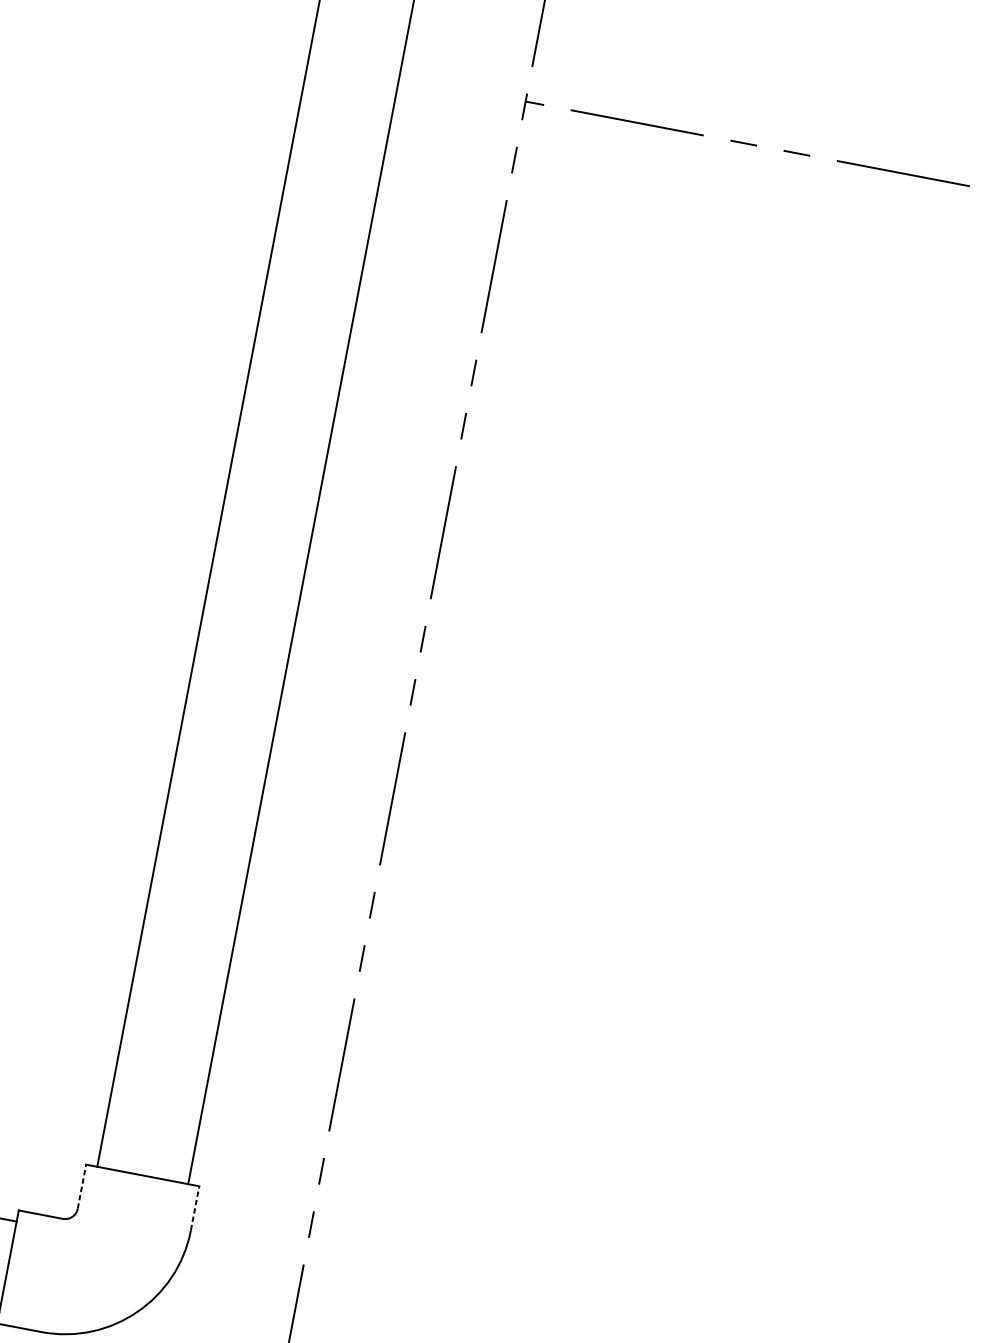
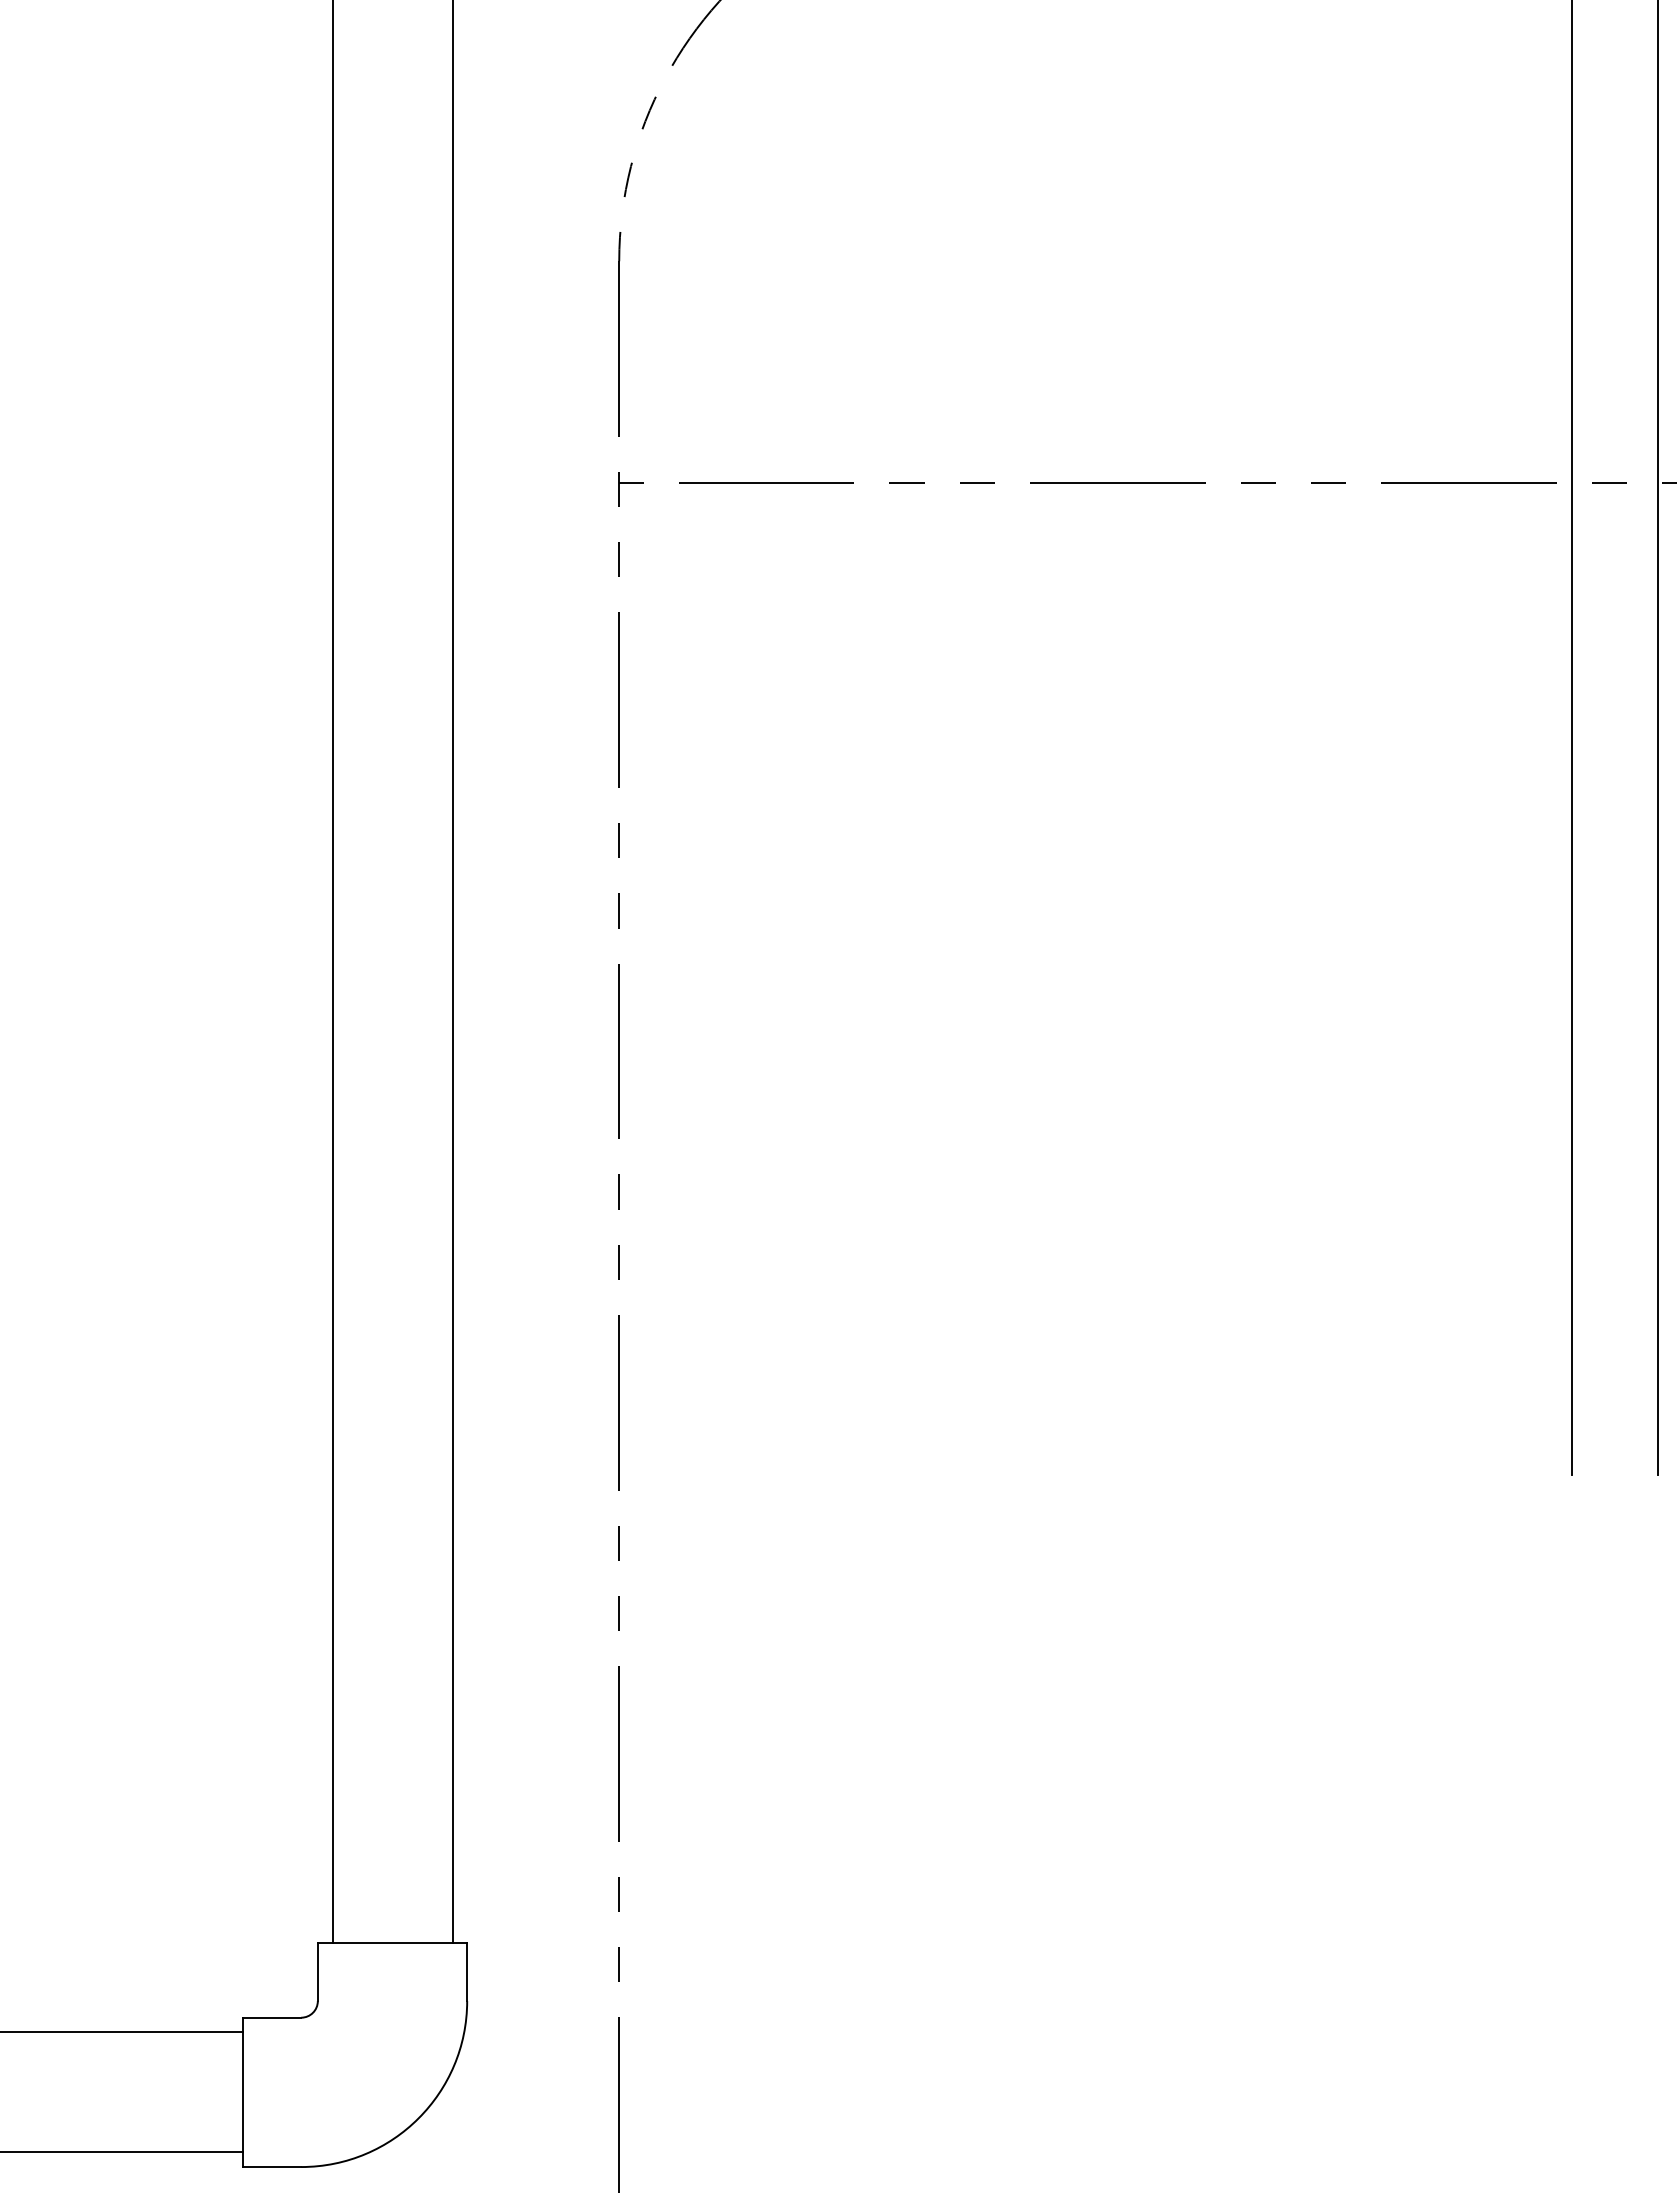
line: (81, 1186) -> (317, 1971), dashed -> solid
line: (195, 1207) -> (467, 1971), dashed -> solid

